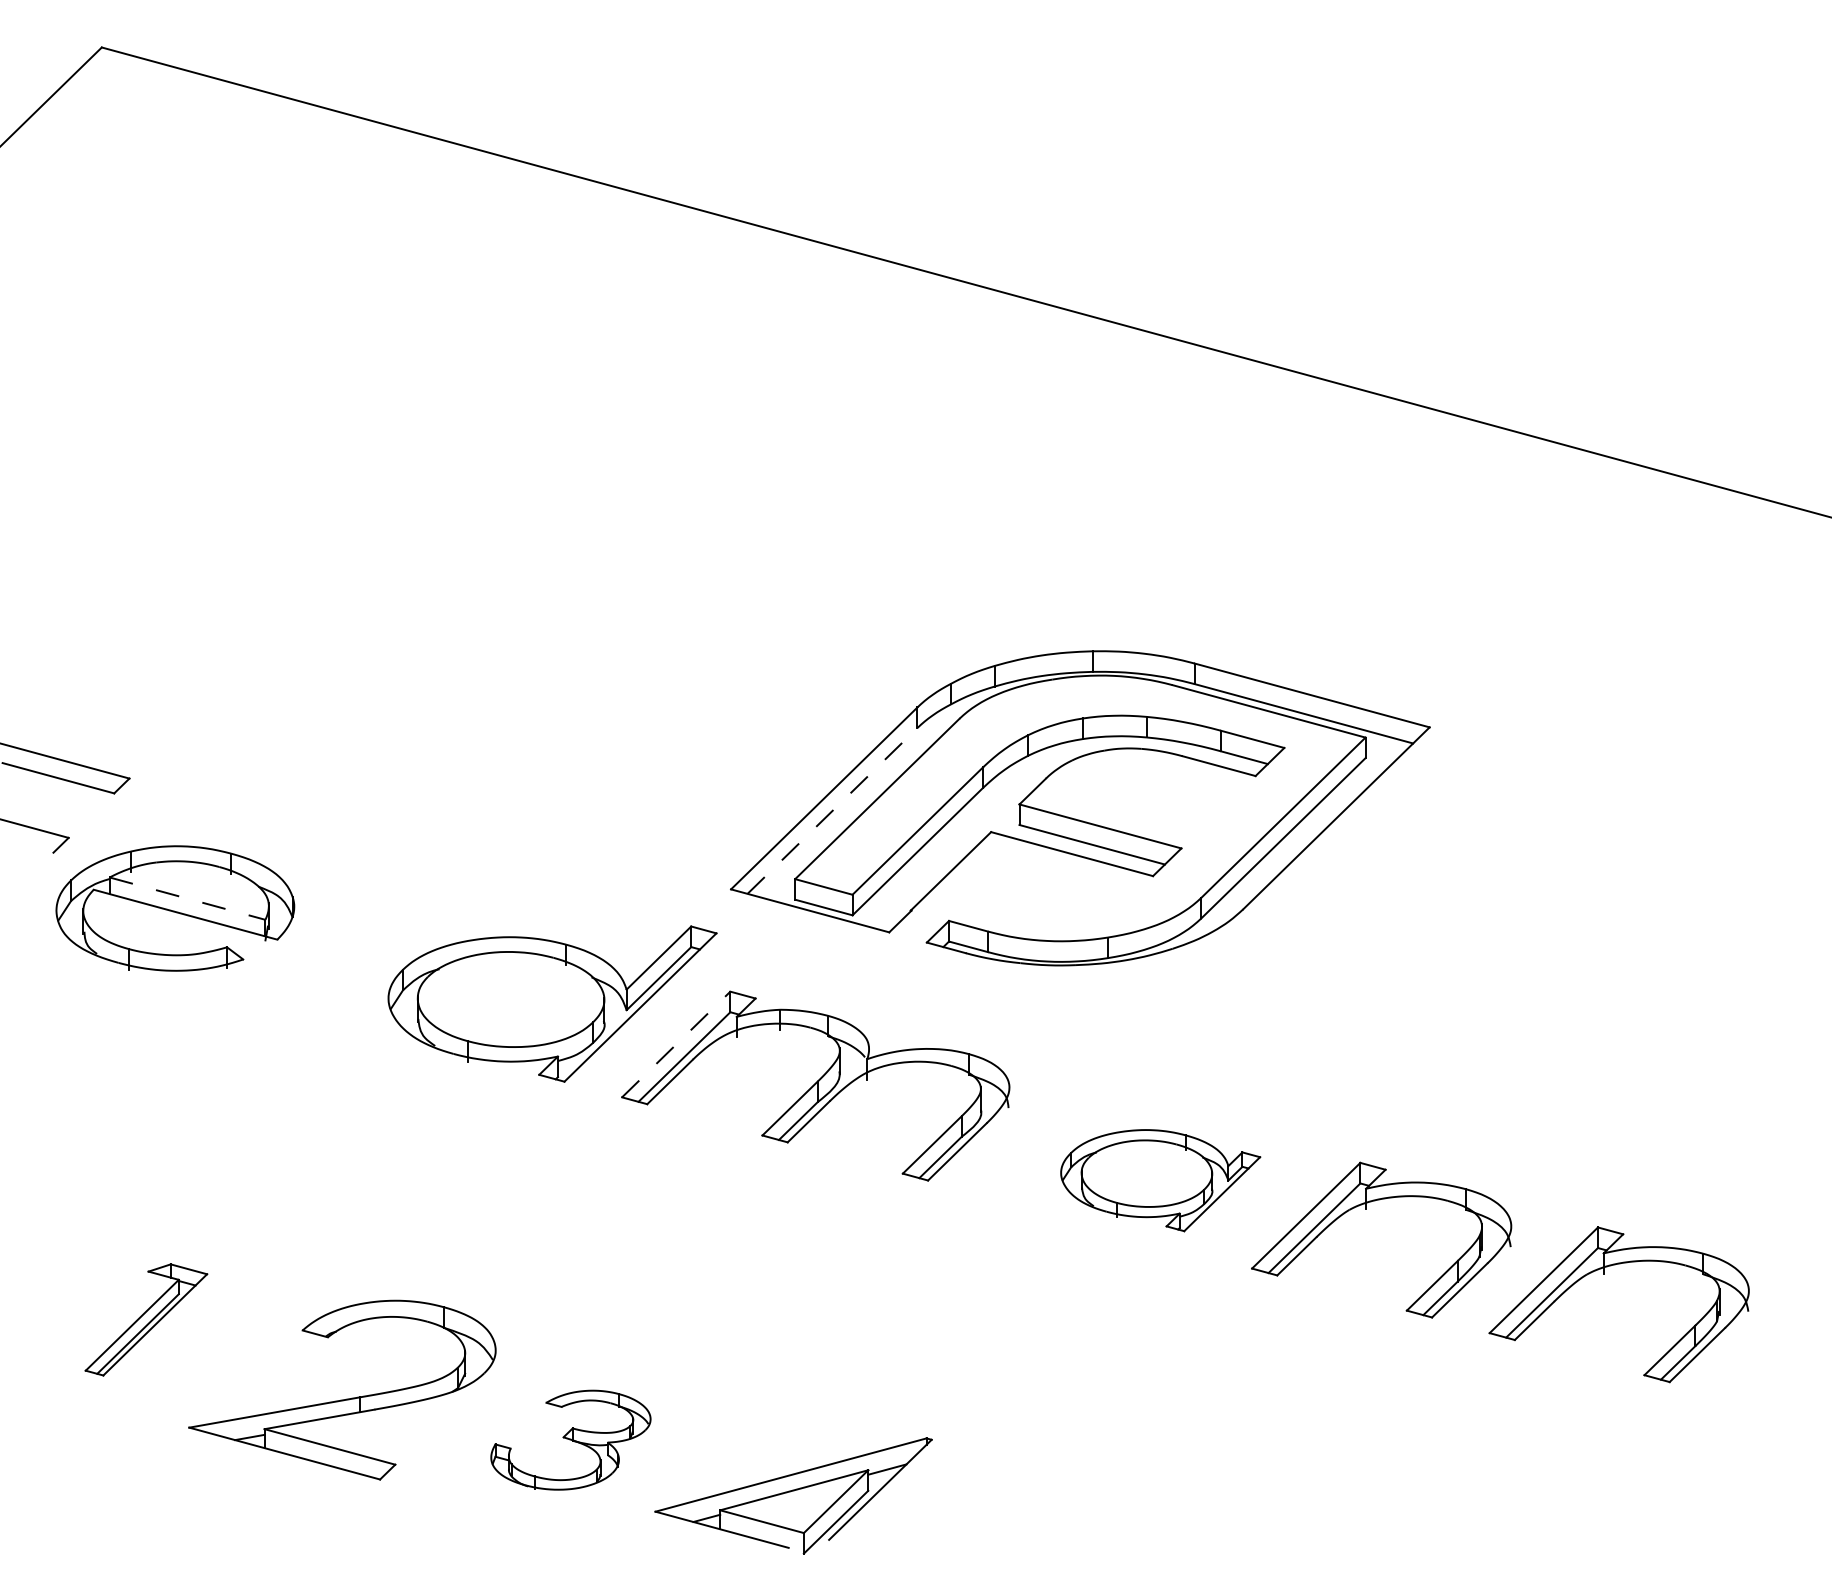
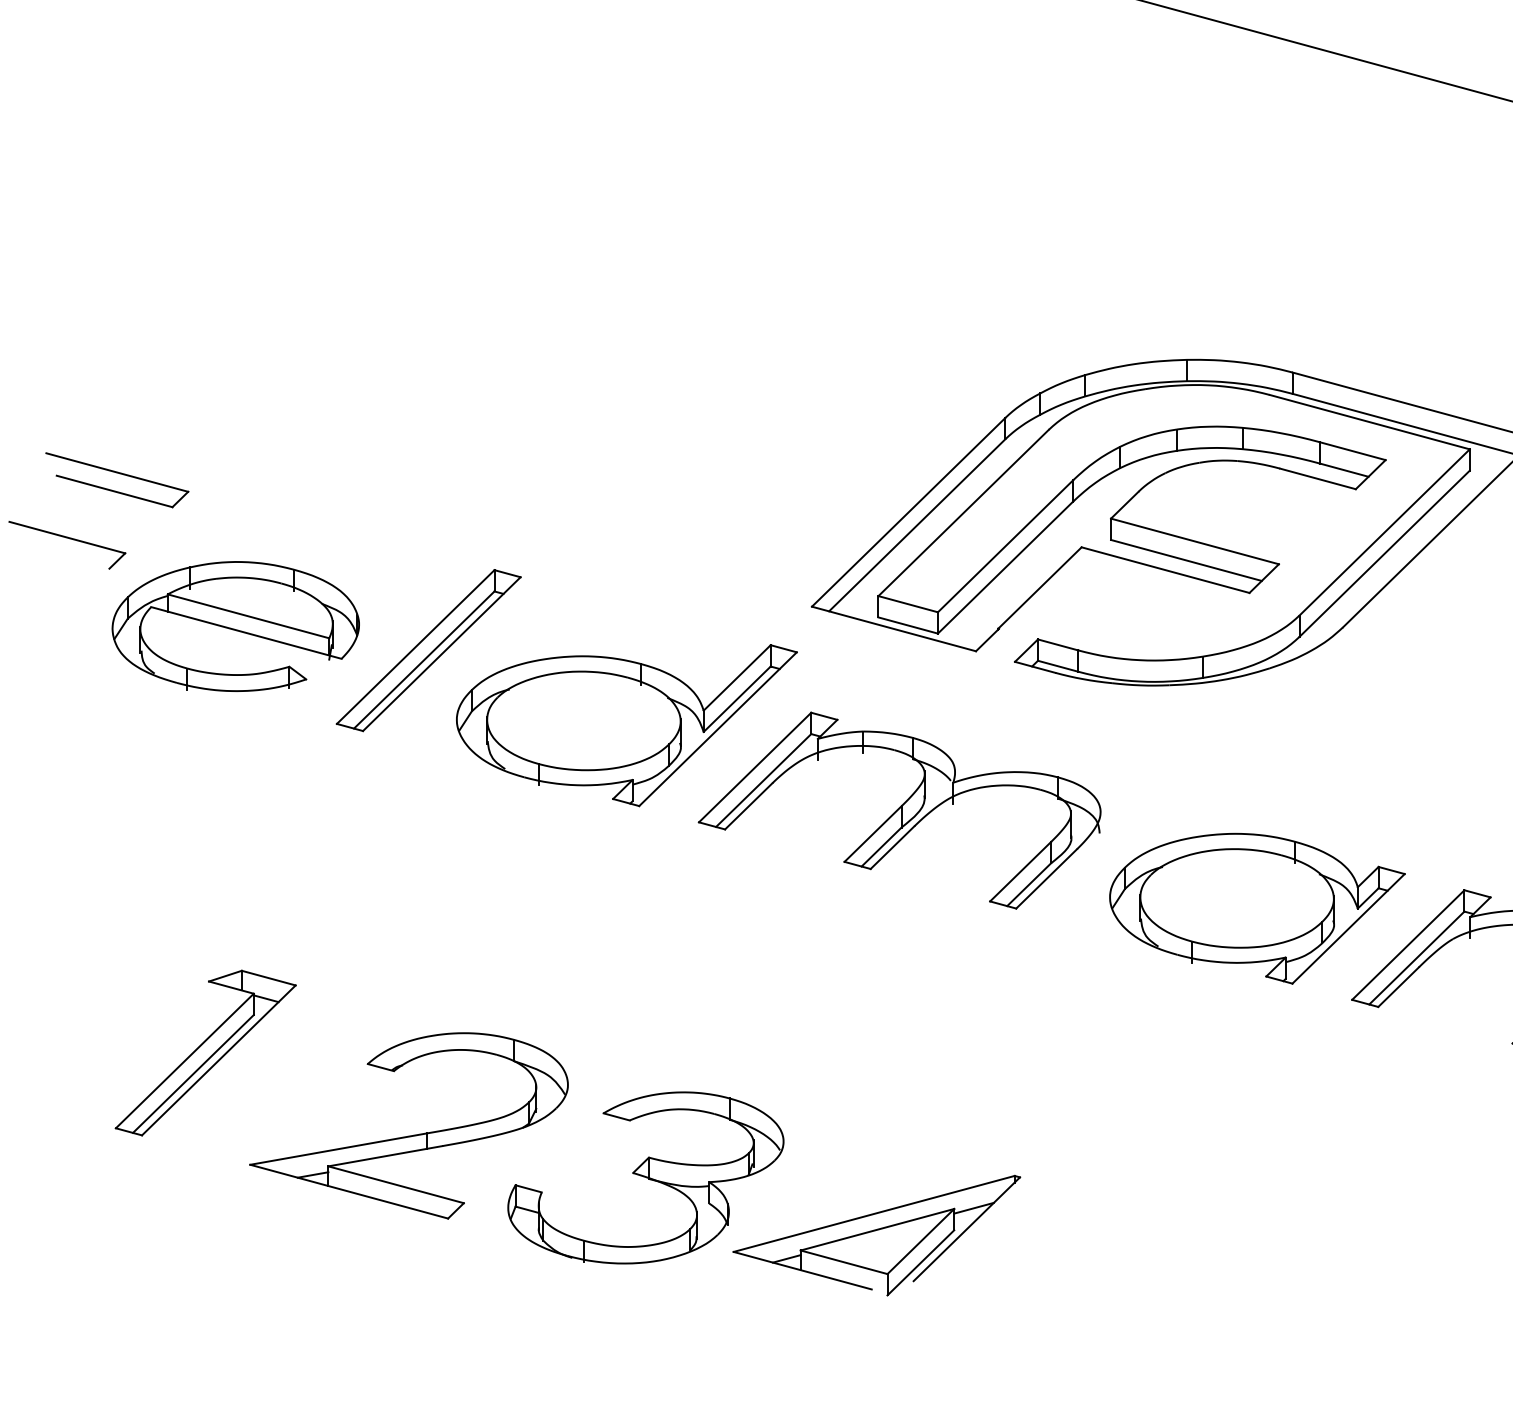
line: (832, 810) -> (917, 524), dashed -> solid
line: (187, 898) -> (248, 616), dashed -> solid
part: (361, 931) -> (428, 650), added
line: (676, 1044) -> (755, 767), dashed -> solid
part: (1160, 1180) -> (1257, 908), size x1.43
part: (146, 1319) -> (205, 1052), size x1.43
part: (570, 1439) -> (645, 1177), size x1.67

